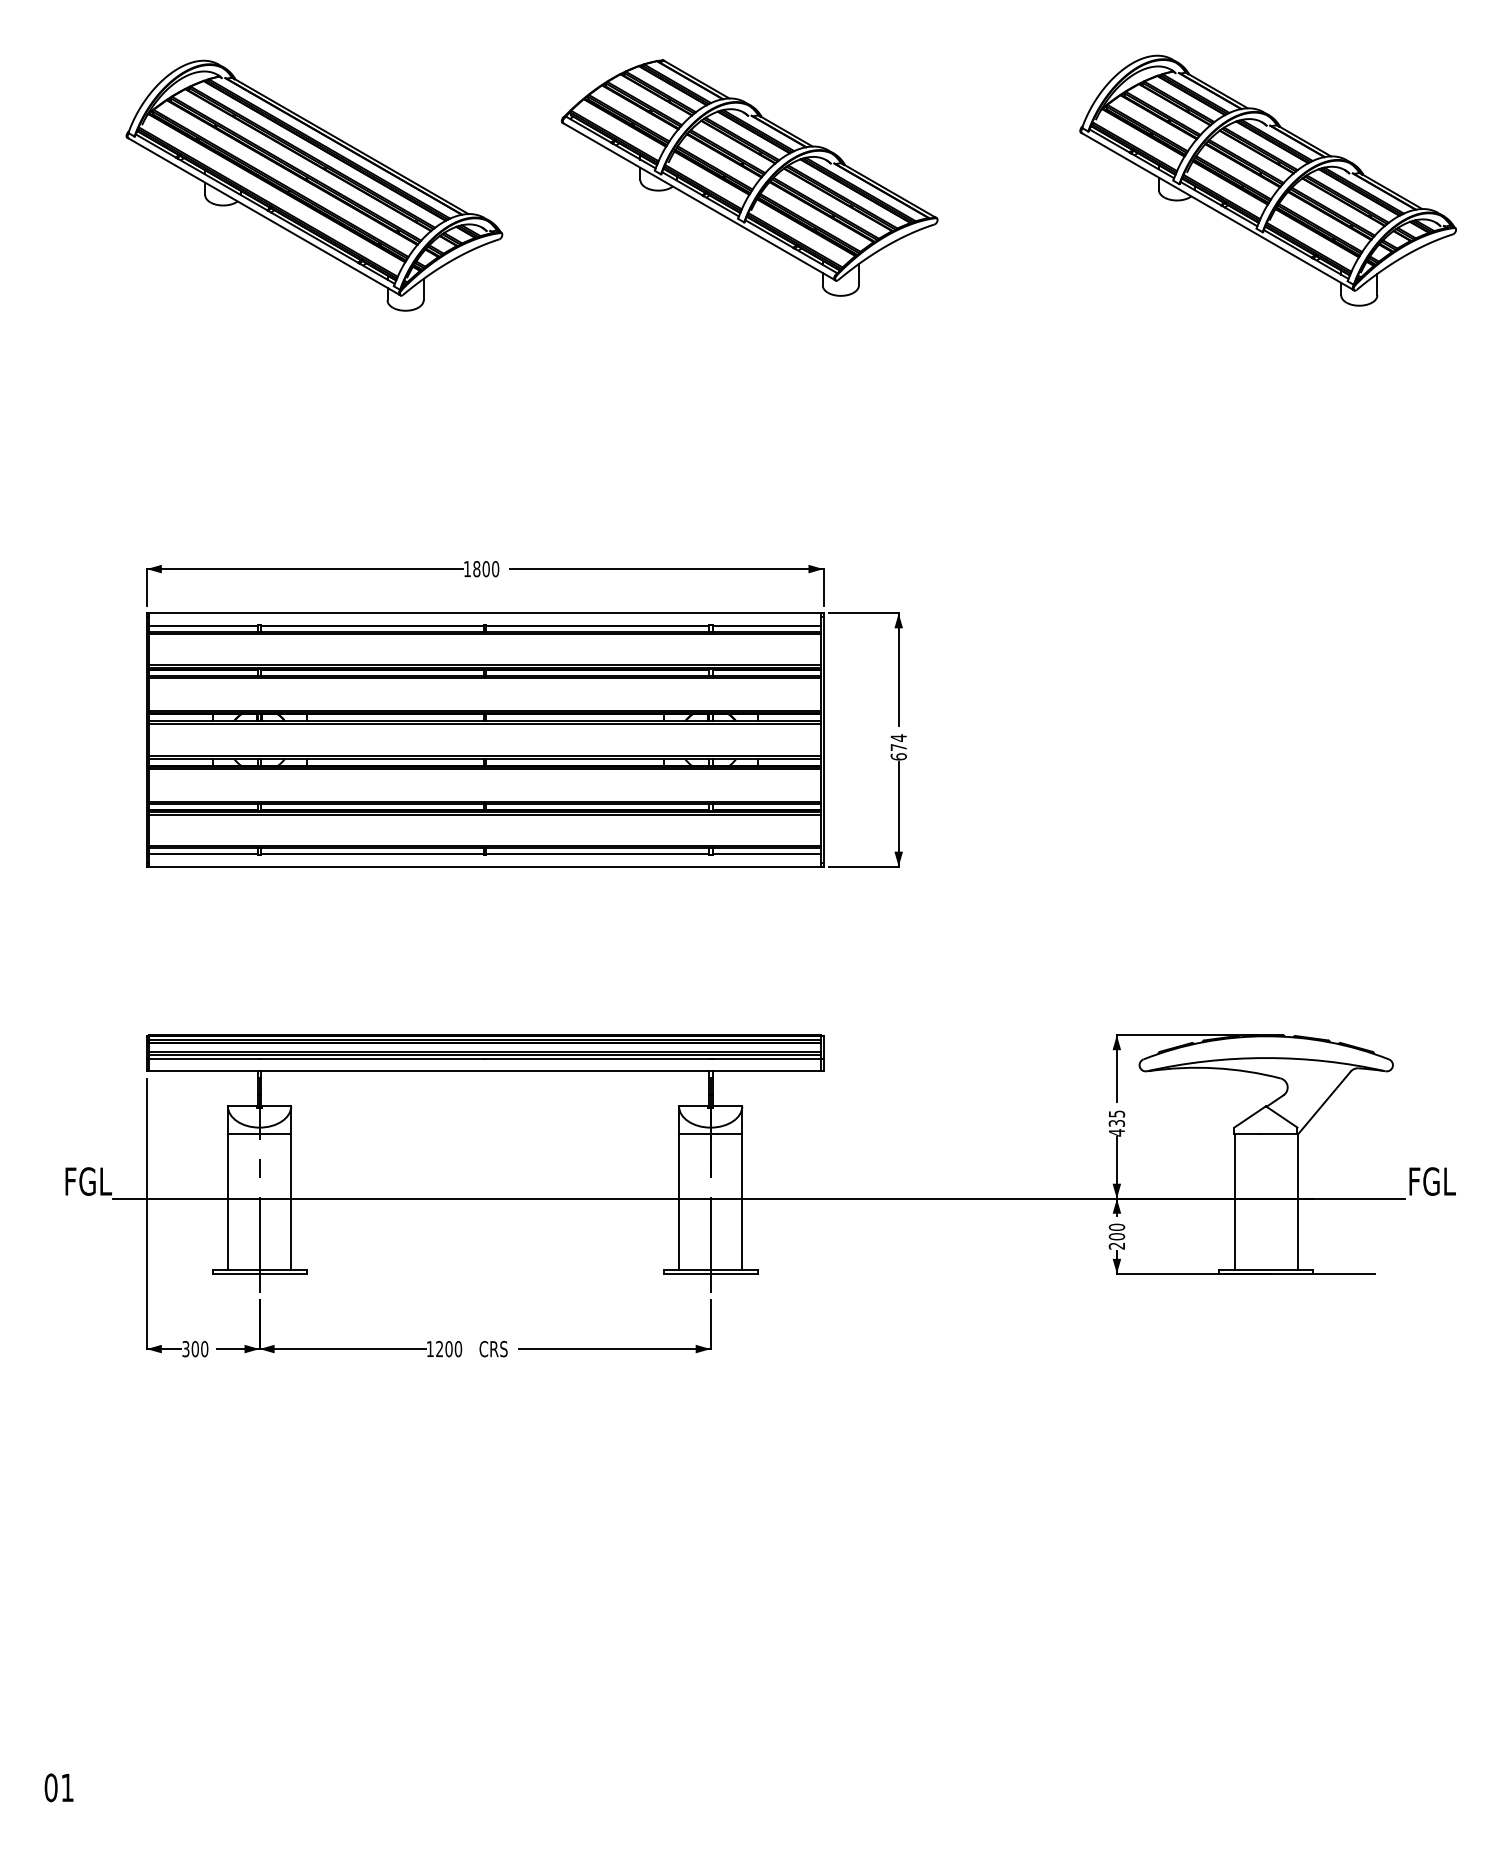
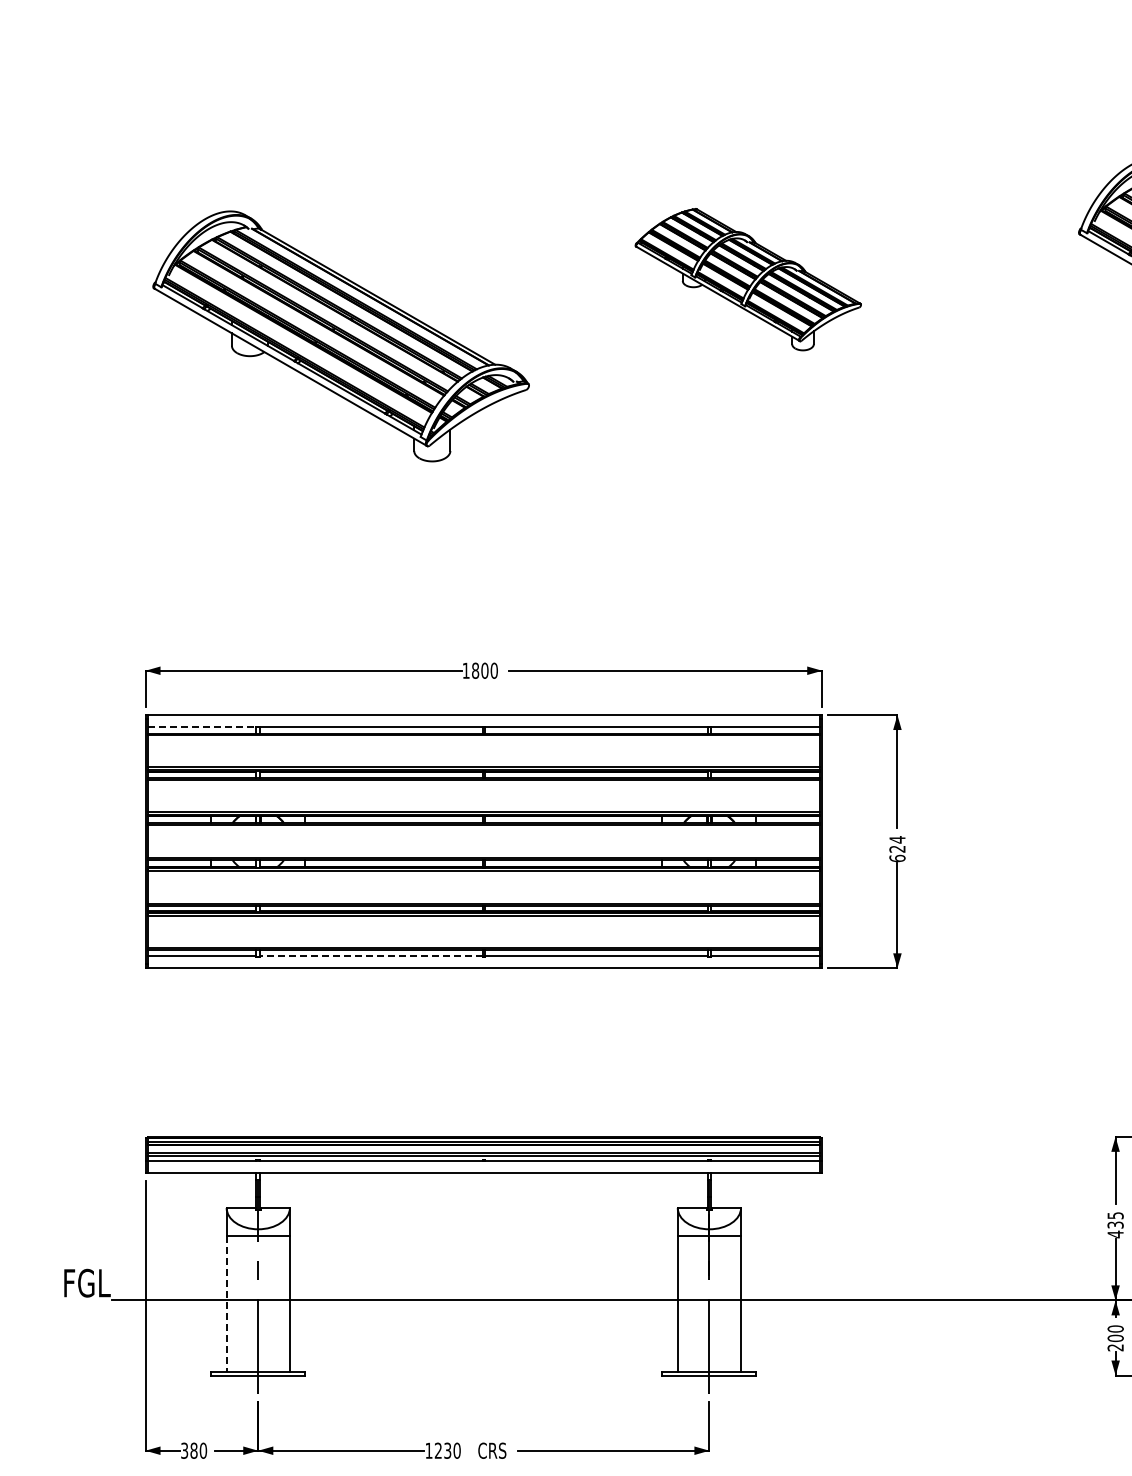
part: (749, 177) -> (748, 279), size x0.6
part: (314, 185) -> (341, 336), moved
line: (203, 625) -> (202, 727), solid -> dashed
text: (898, 747) -> (897, 849), 674 -> 624
line: (372, 854) -> (371, 956), solid -> dashed
line: (227, 1202) -> (226, 1304), solid -> dashed
text: (194, 1348) -> (193, 1450), 300 -> 380
text: (448, 1349) -> (447, 1451), 1200 -> 1230

